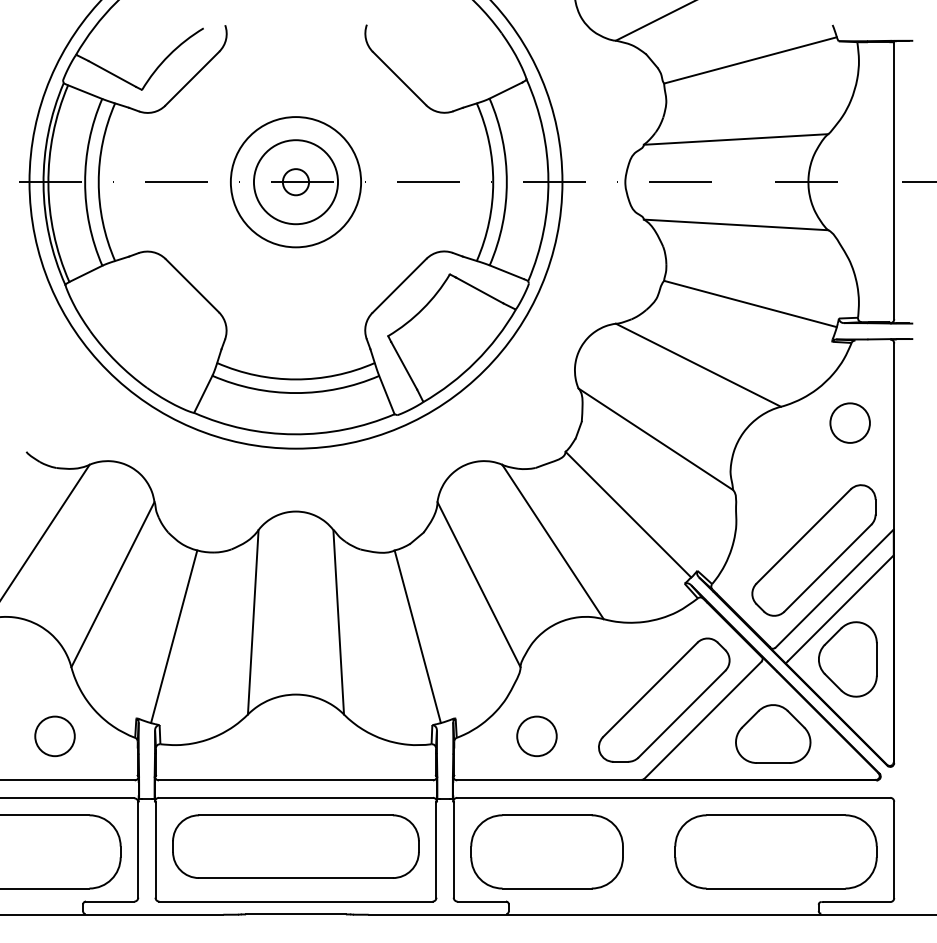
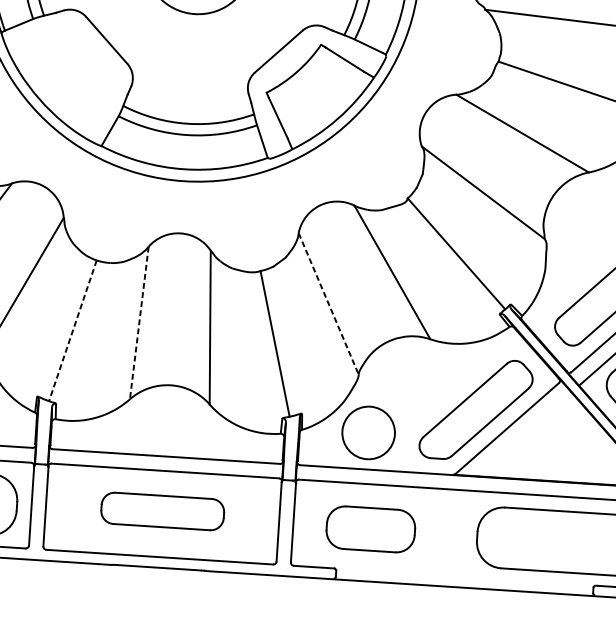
line: (479, 585) -> (329, 304), solid -> dashed
line: (253, 622) -> (139, 323), solid -> dashed
line: (174, 637) -> (73, 331), solid -> dashed
part: (773, 733) -> (565, 443), removed
circle: (536, 736) -> (368, 433), size x1.6
part: (295, 846) -> (162, 511), size x0.6
part: (546, 851) -> (370, 529), size x0.7

